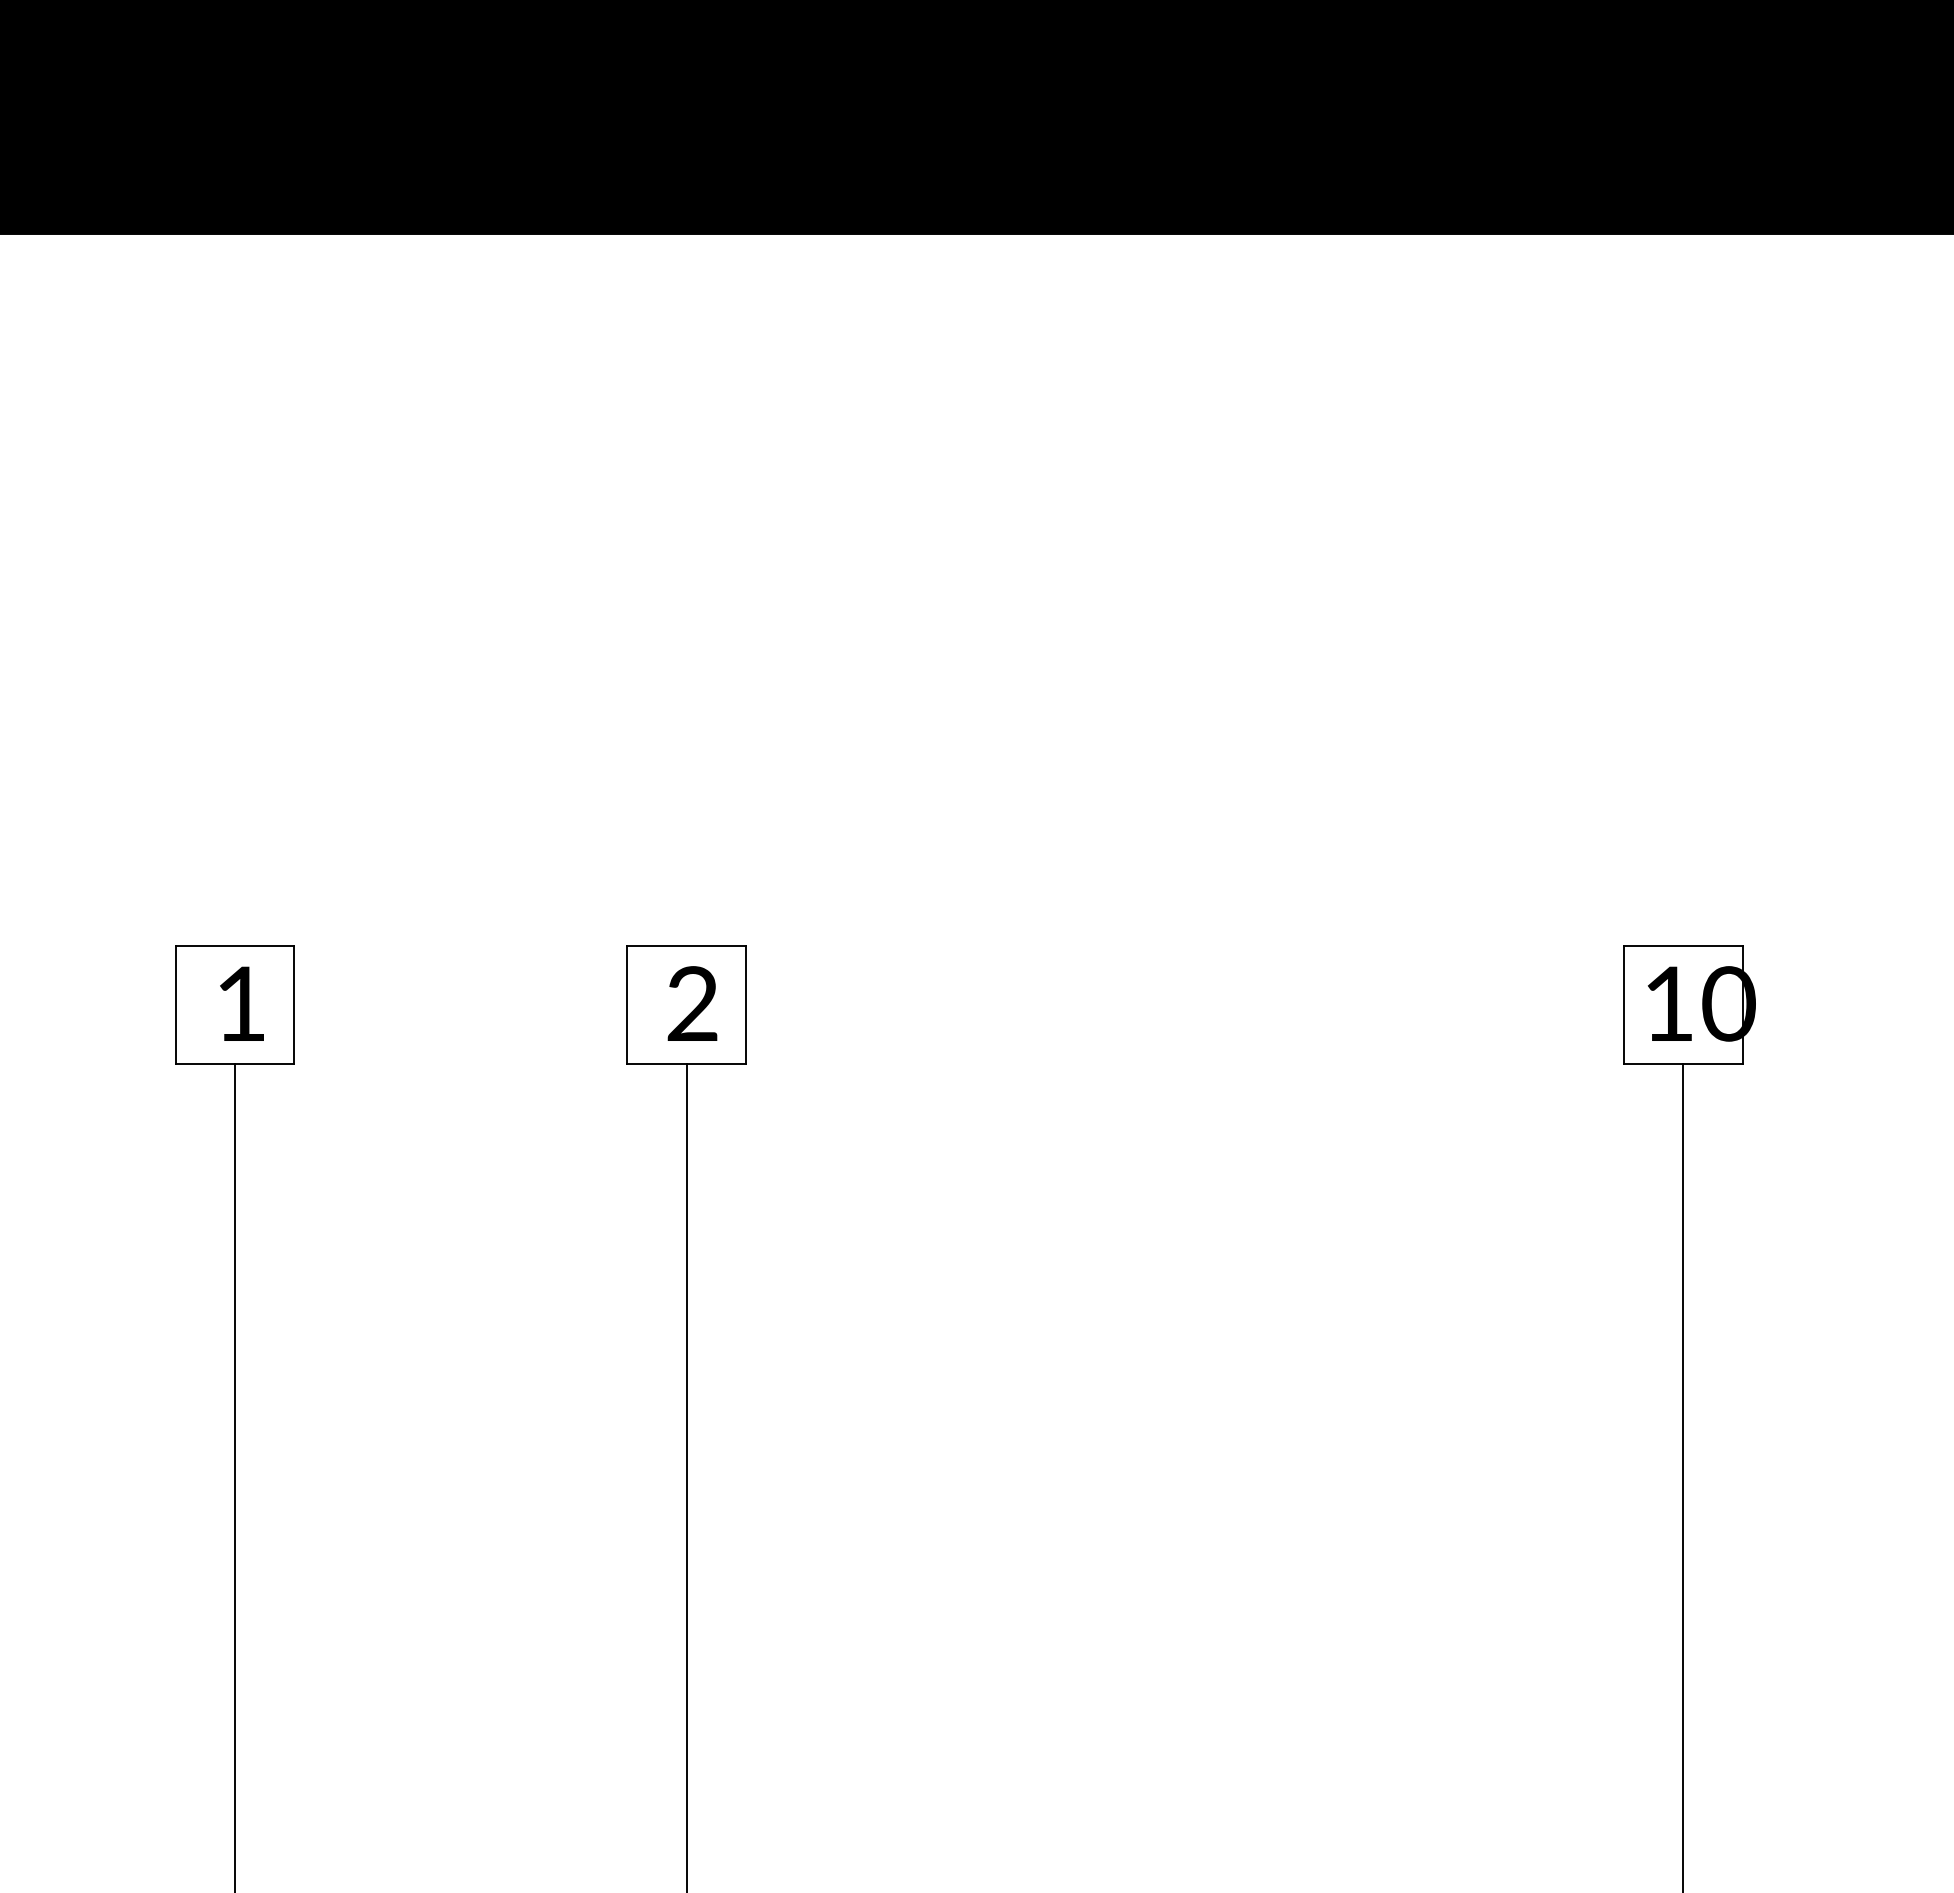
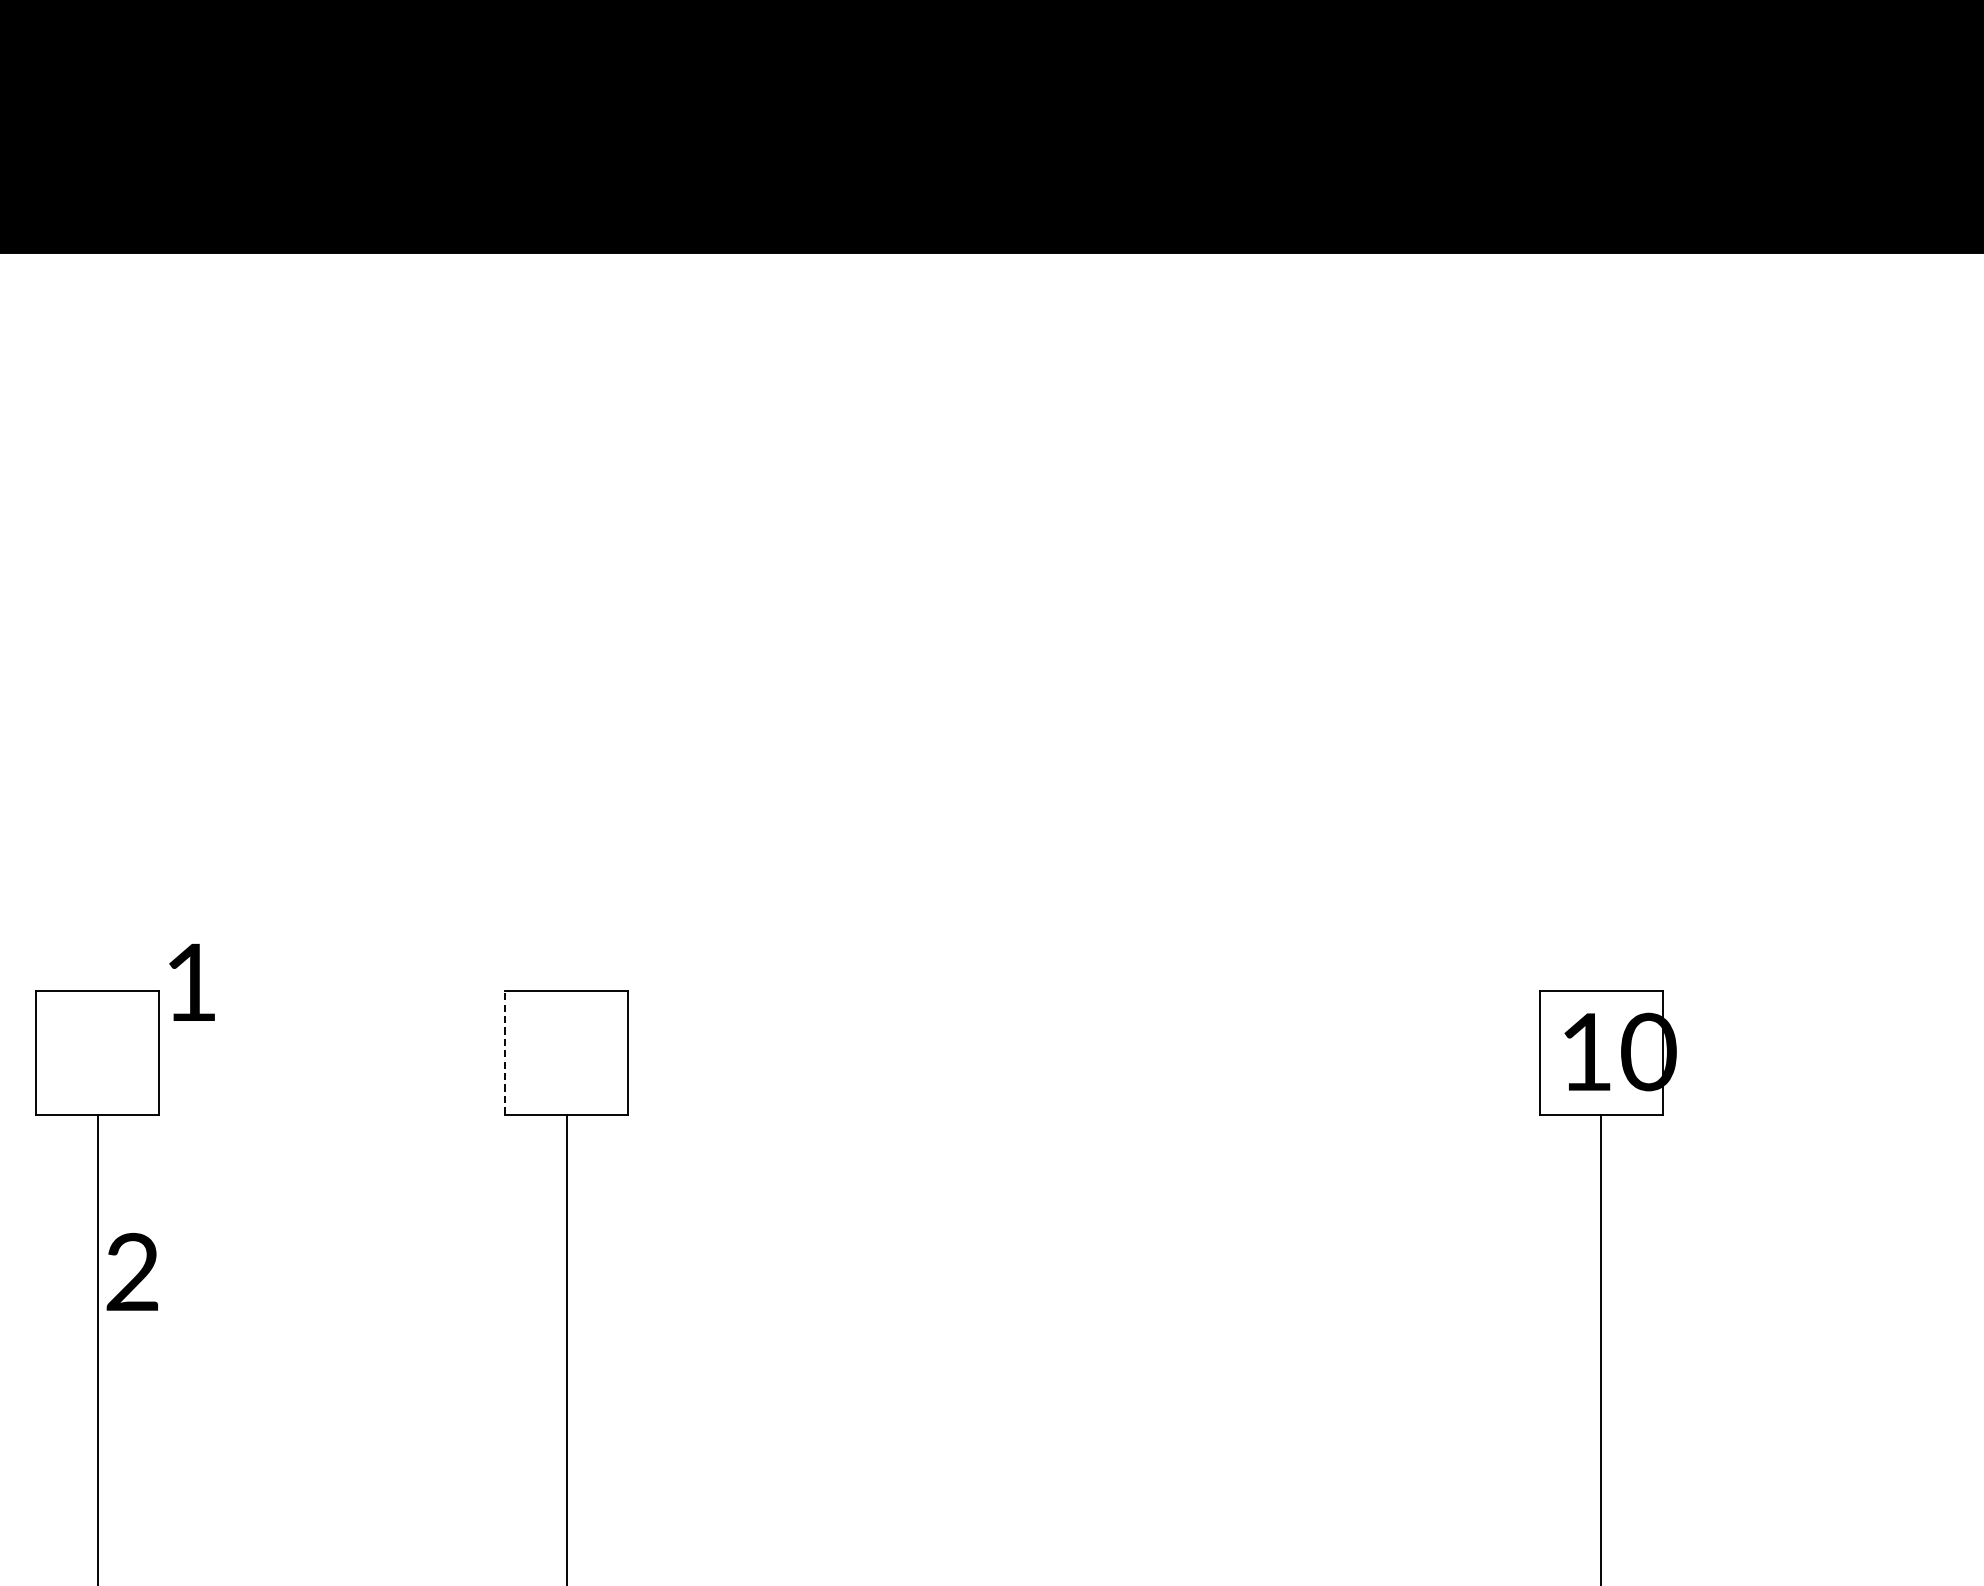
text: (241, 1003) -> (191, 982), moved
text: (692, 1003) -> (132, 1271), moved
line: (627, 1004) -> (505, 1052), solid -> dashed

